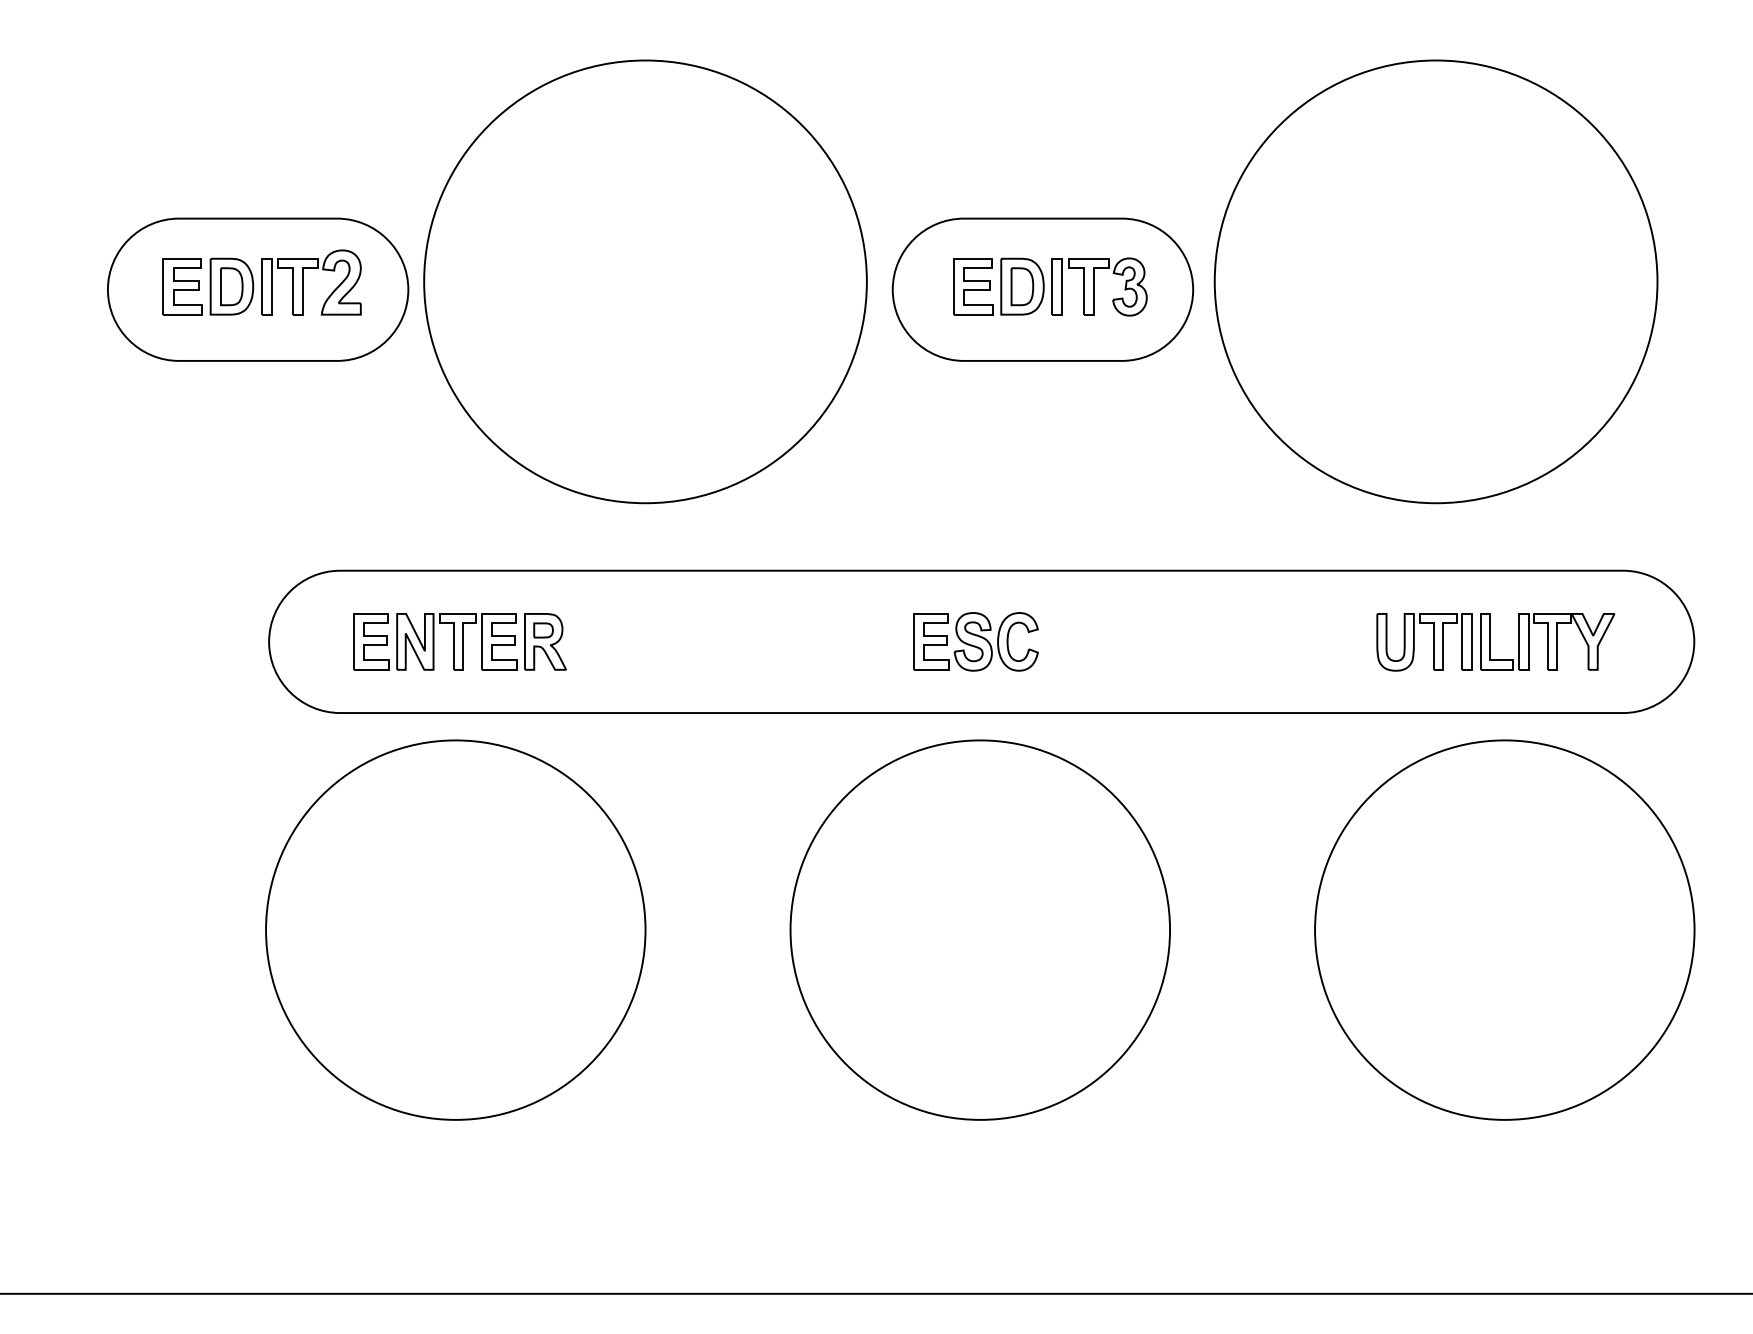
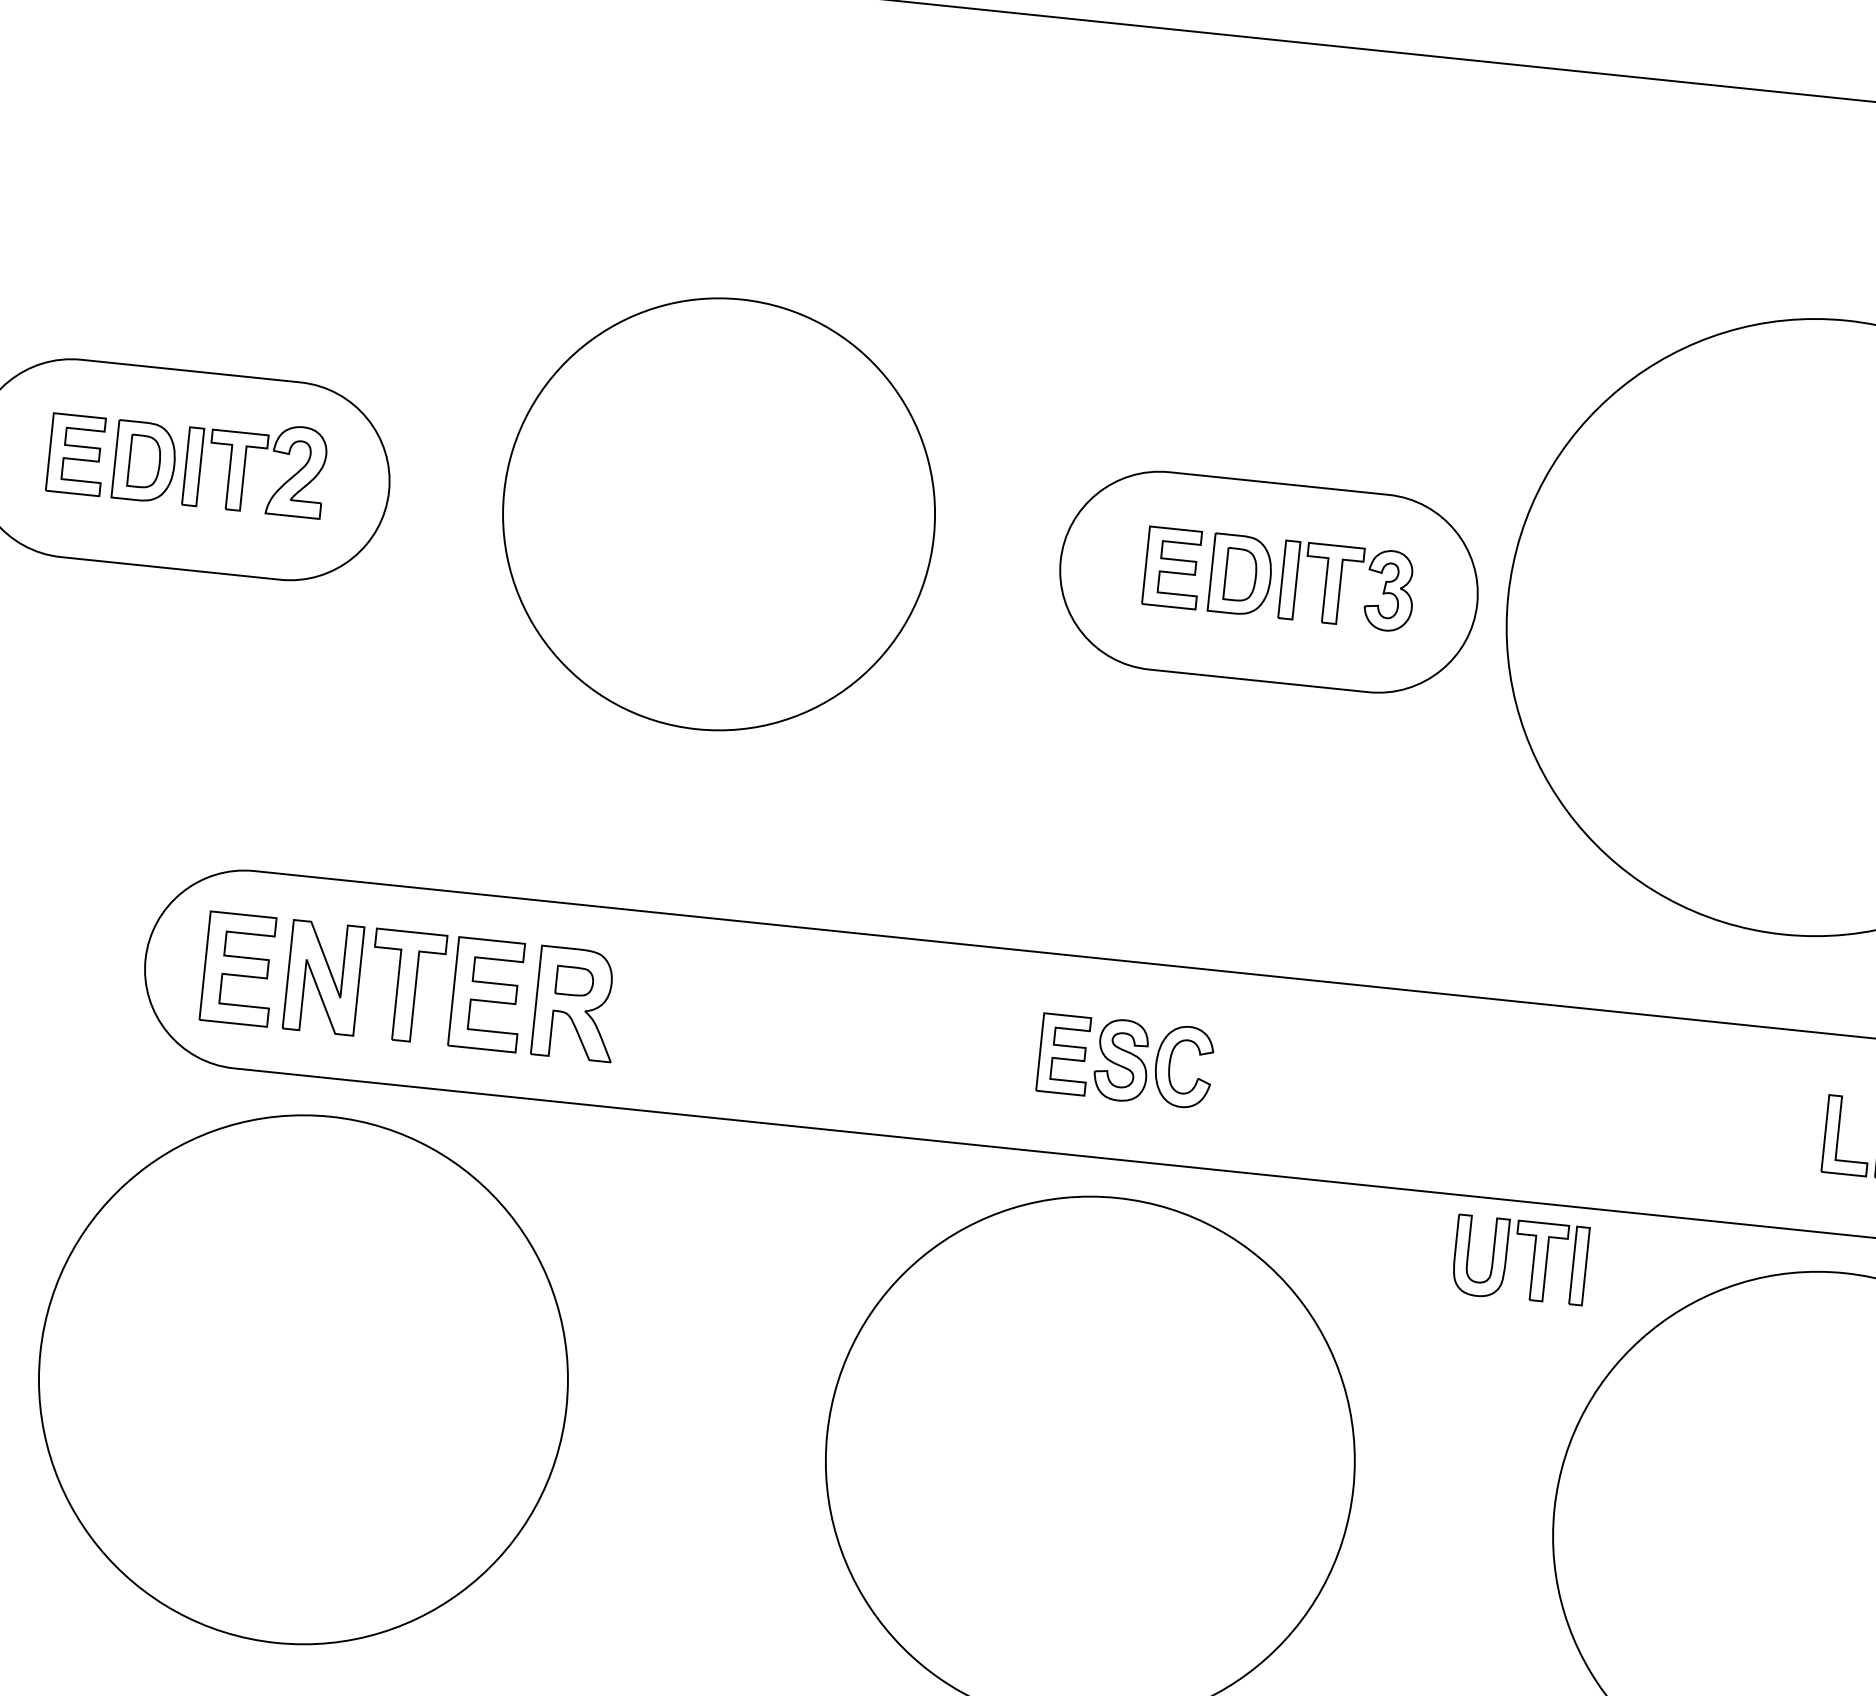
part: (645, 281) -> (719, 513), size x0.7
part: (459, 641) -> (409, 986), size x1.4
part: (1433, 642) -> (1532, 1262), moved
part: (455, 929) -> (303, 1378), moved

